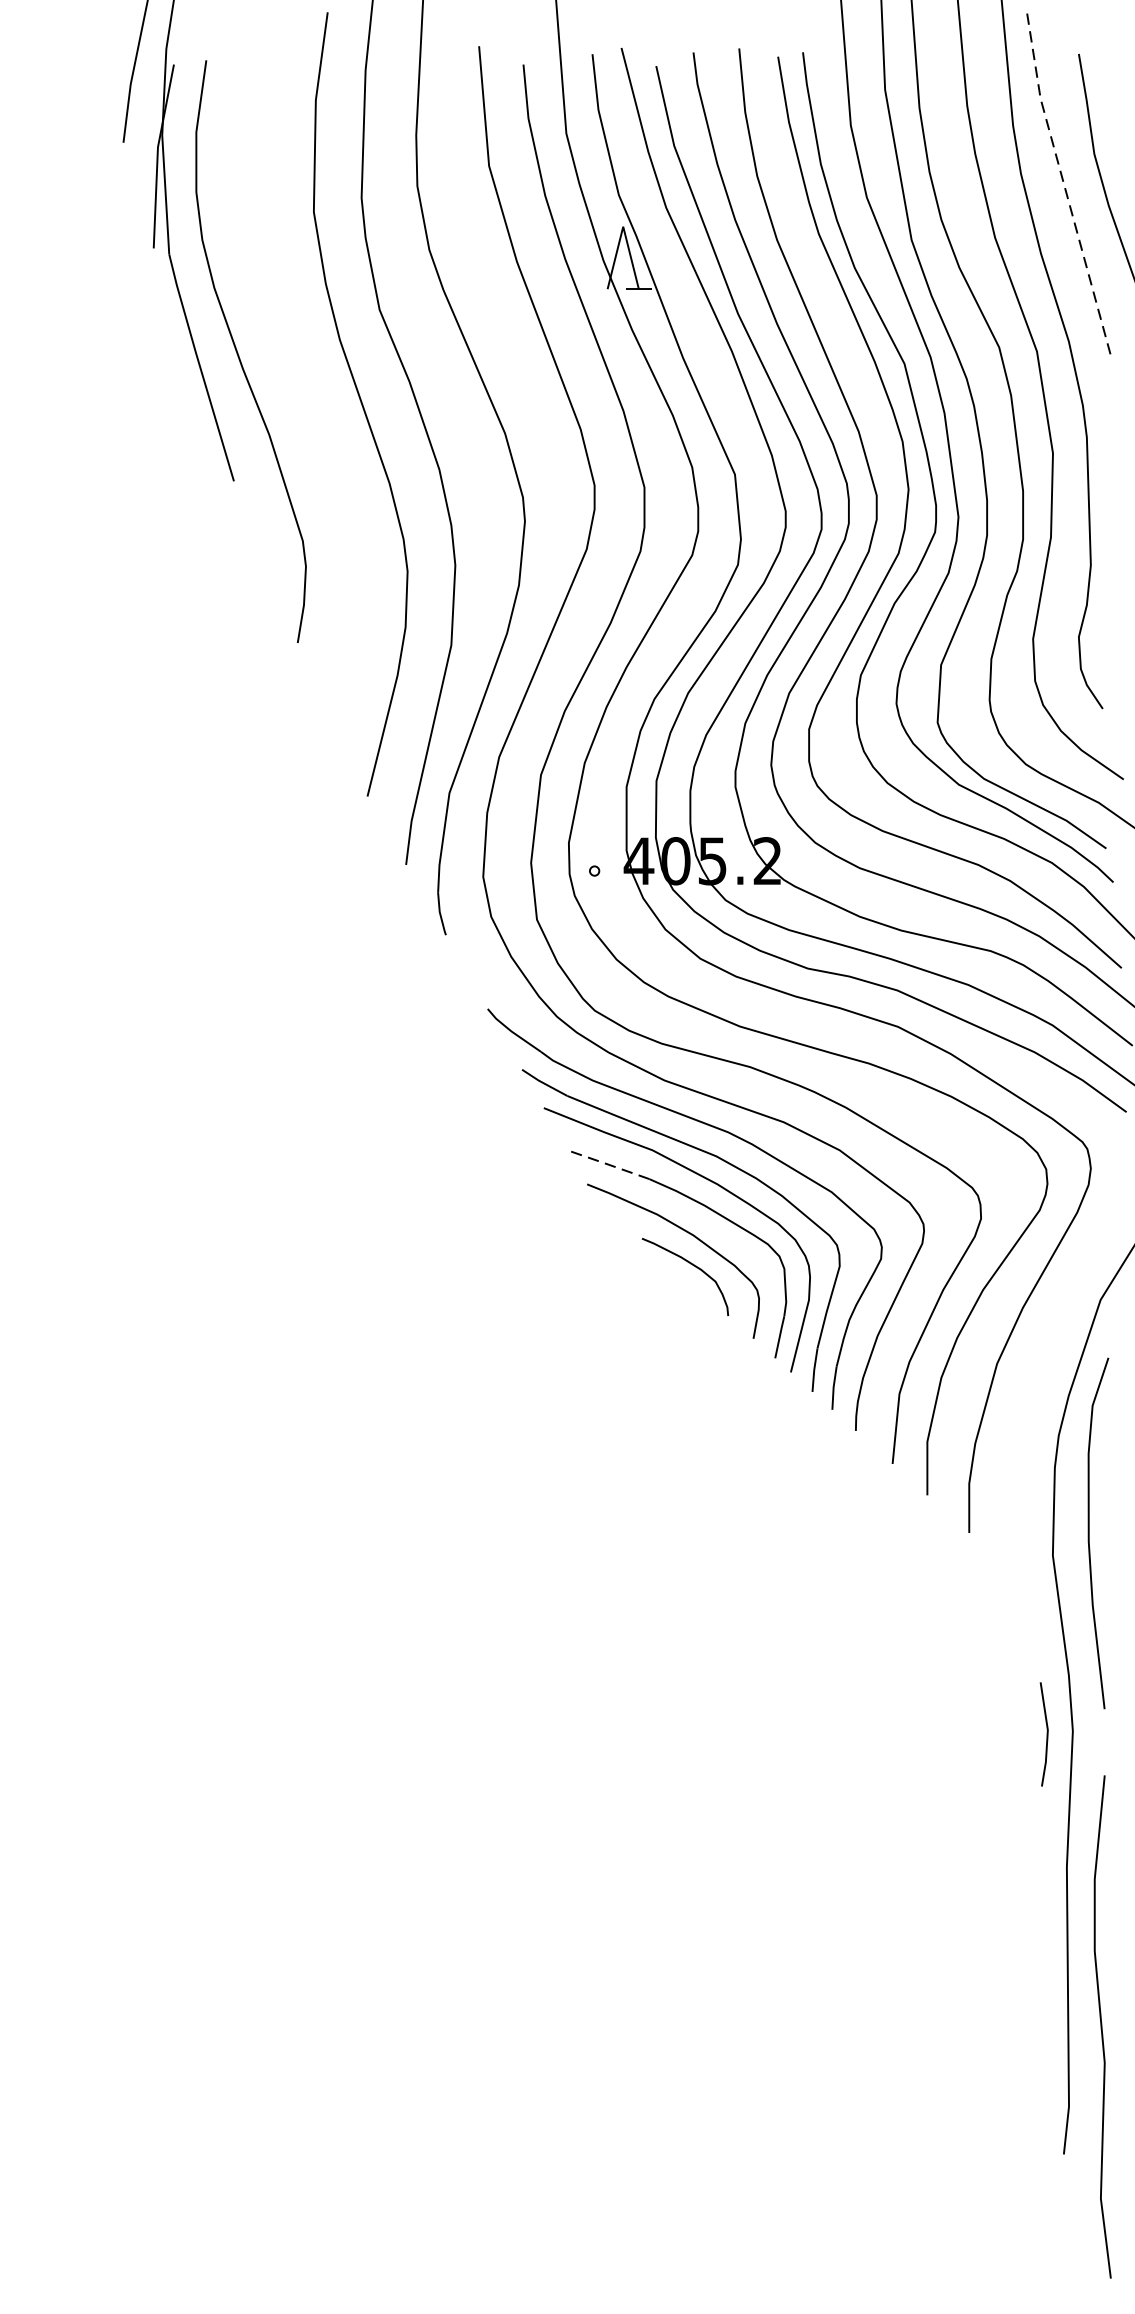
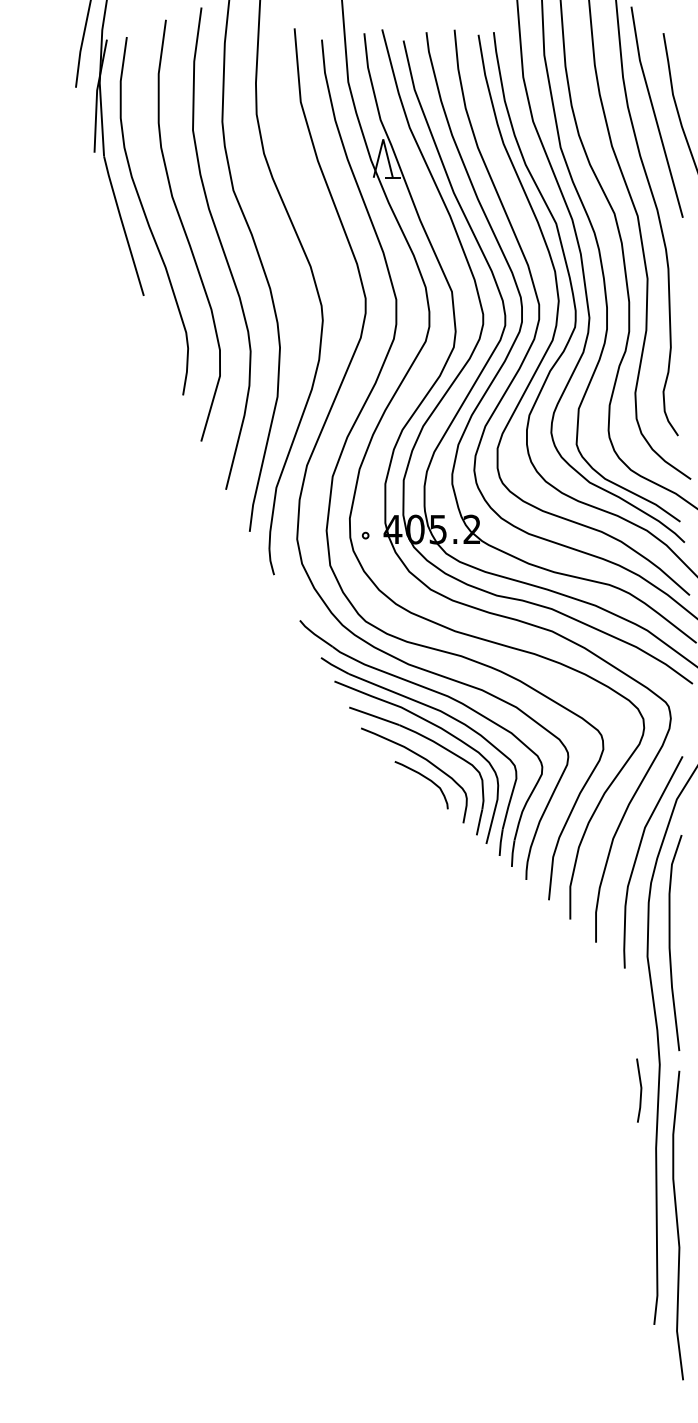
line: (1062, 181) -> (653, 111), dashed -> solid
curve: (303, 378) -> (186, 232), added
line: (607, 1163) -> (373, 715), dashed -> solid
curve: (1036, 1394) -> (637, 857), added
line: (1046, 1734) -> (640, 1090), moved
curve: (1101, 2026) -> (677, 1225), moved

